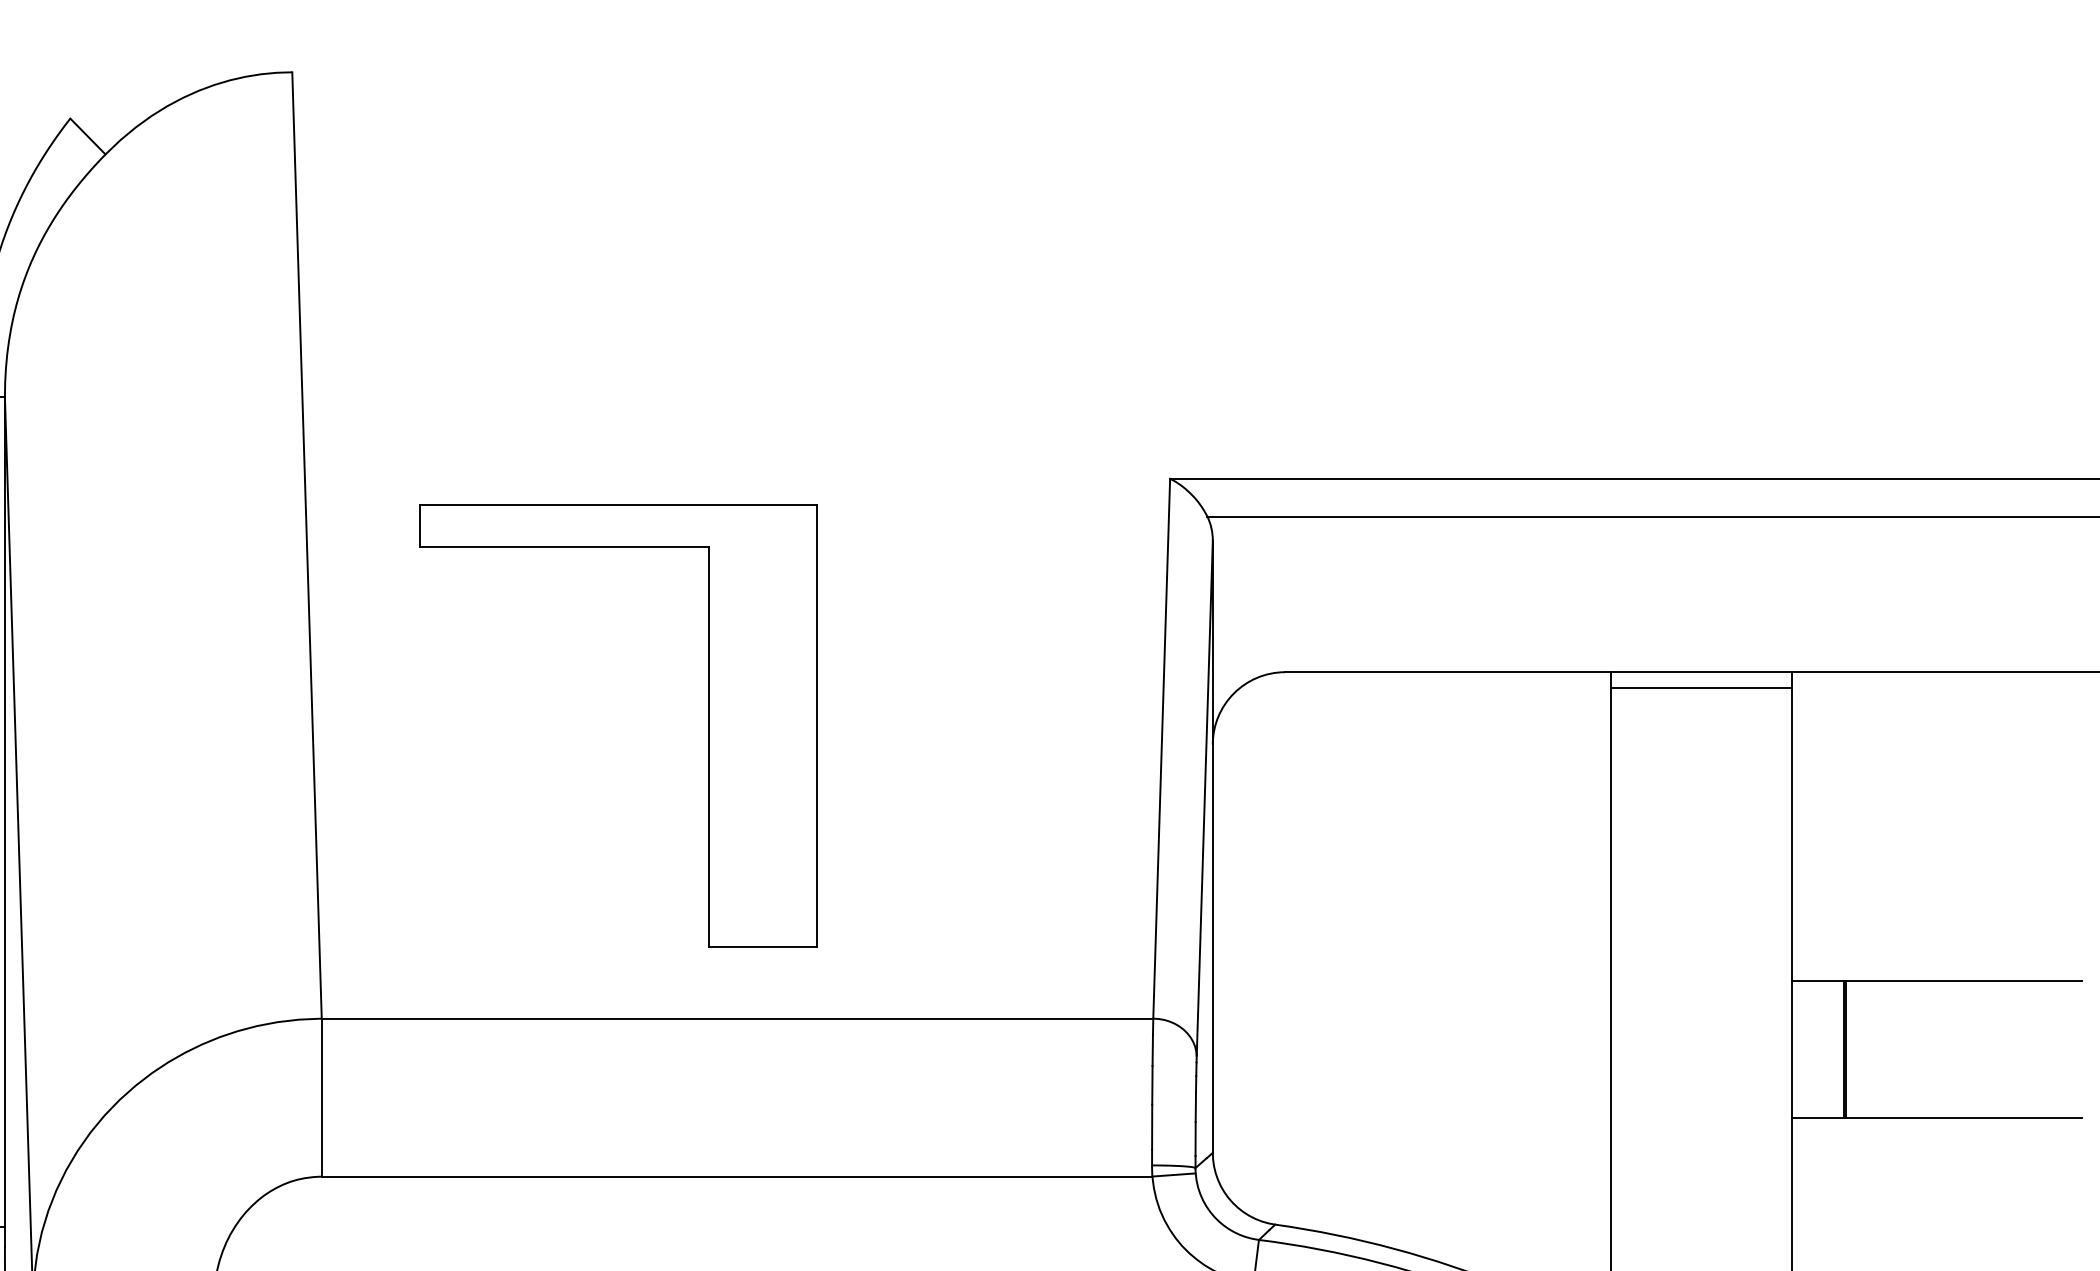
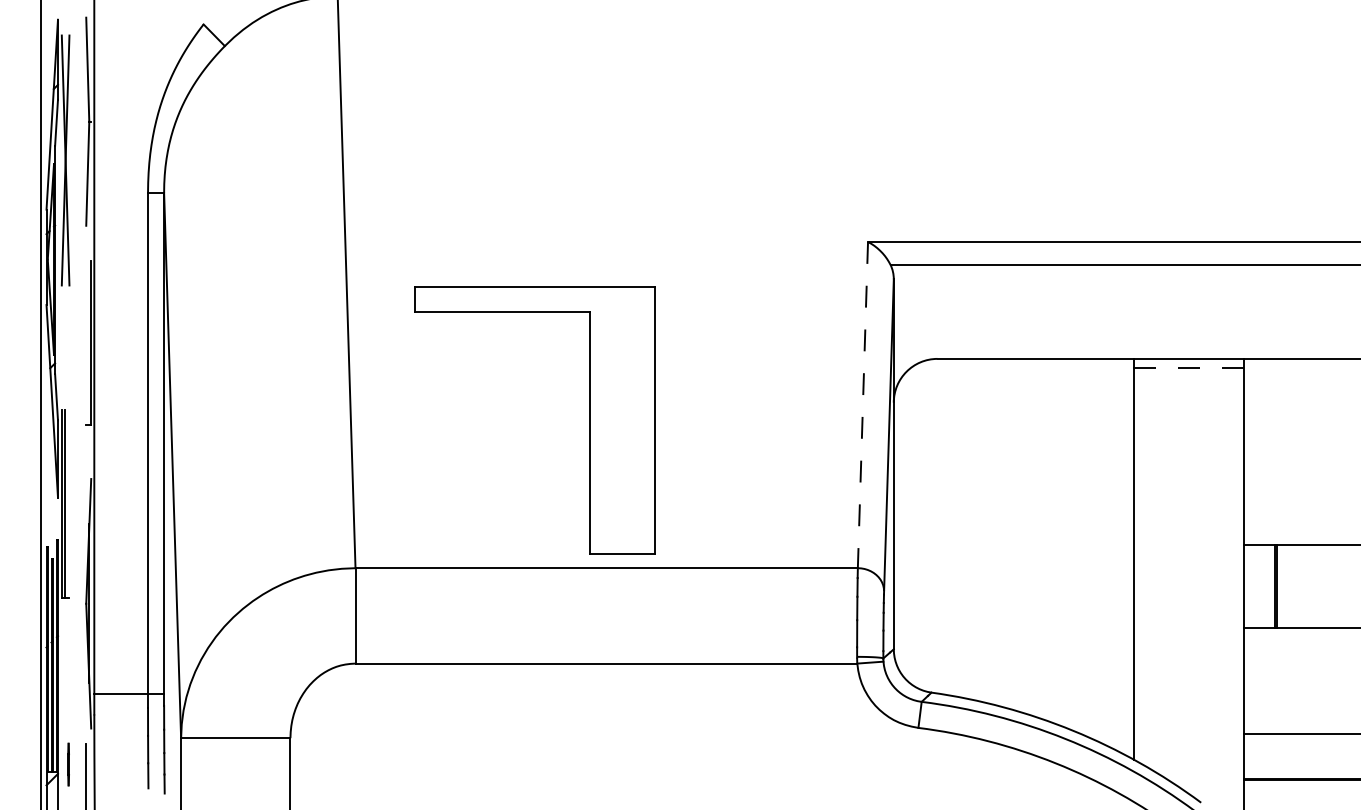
line: (1702, 688) -> (1189, 368), solid -> dashed
part: (709, 726) -> (589, 420), moved
line: (1160, 749) -> (862, 405), solid -> dashed

